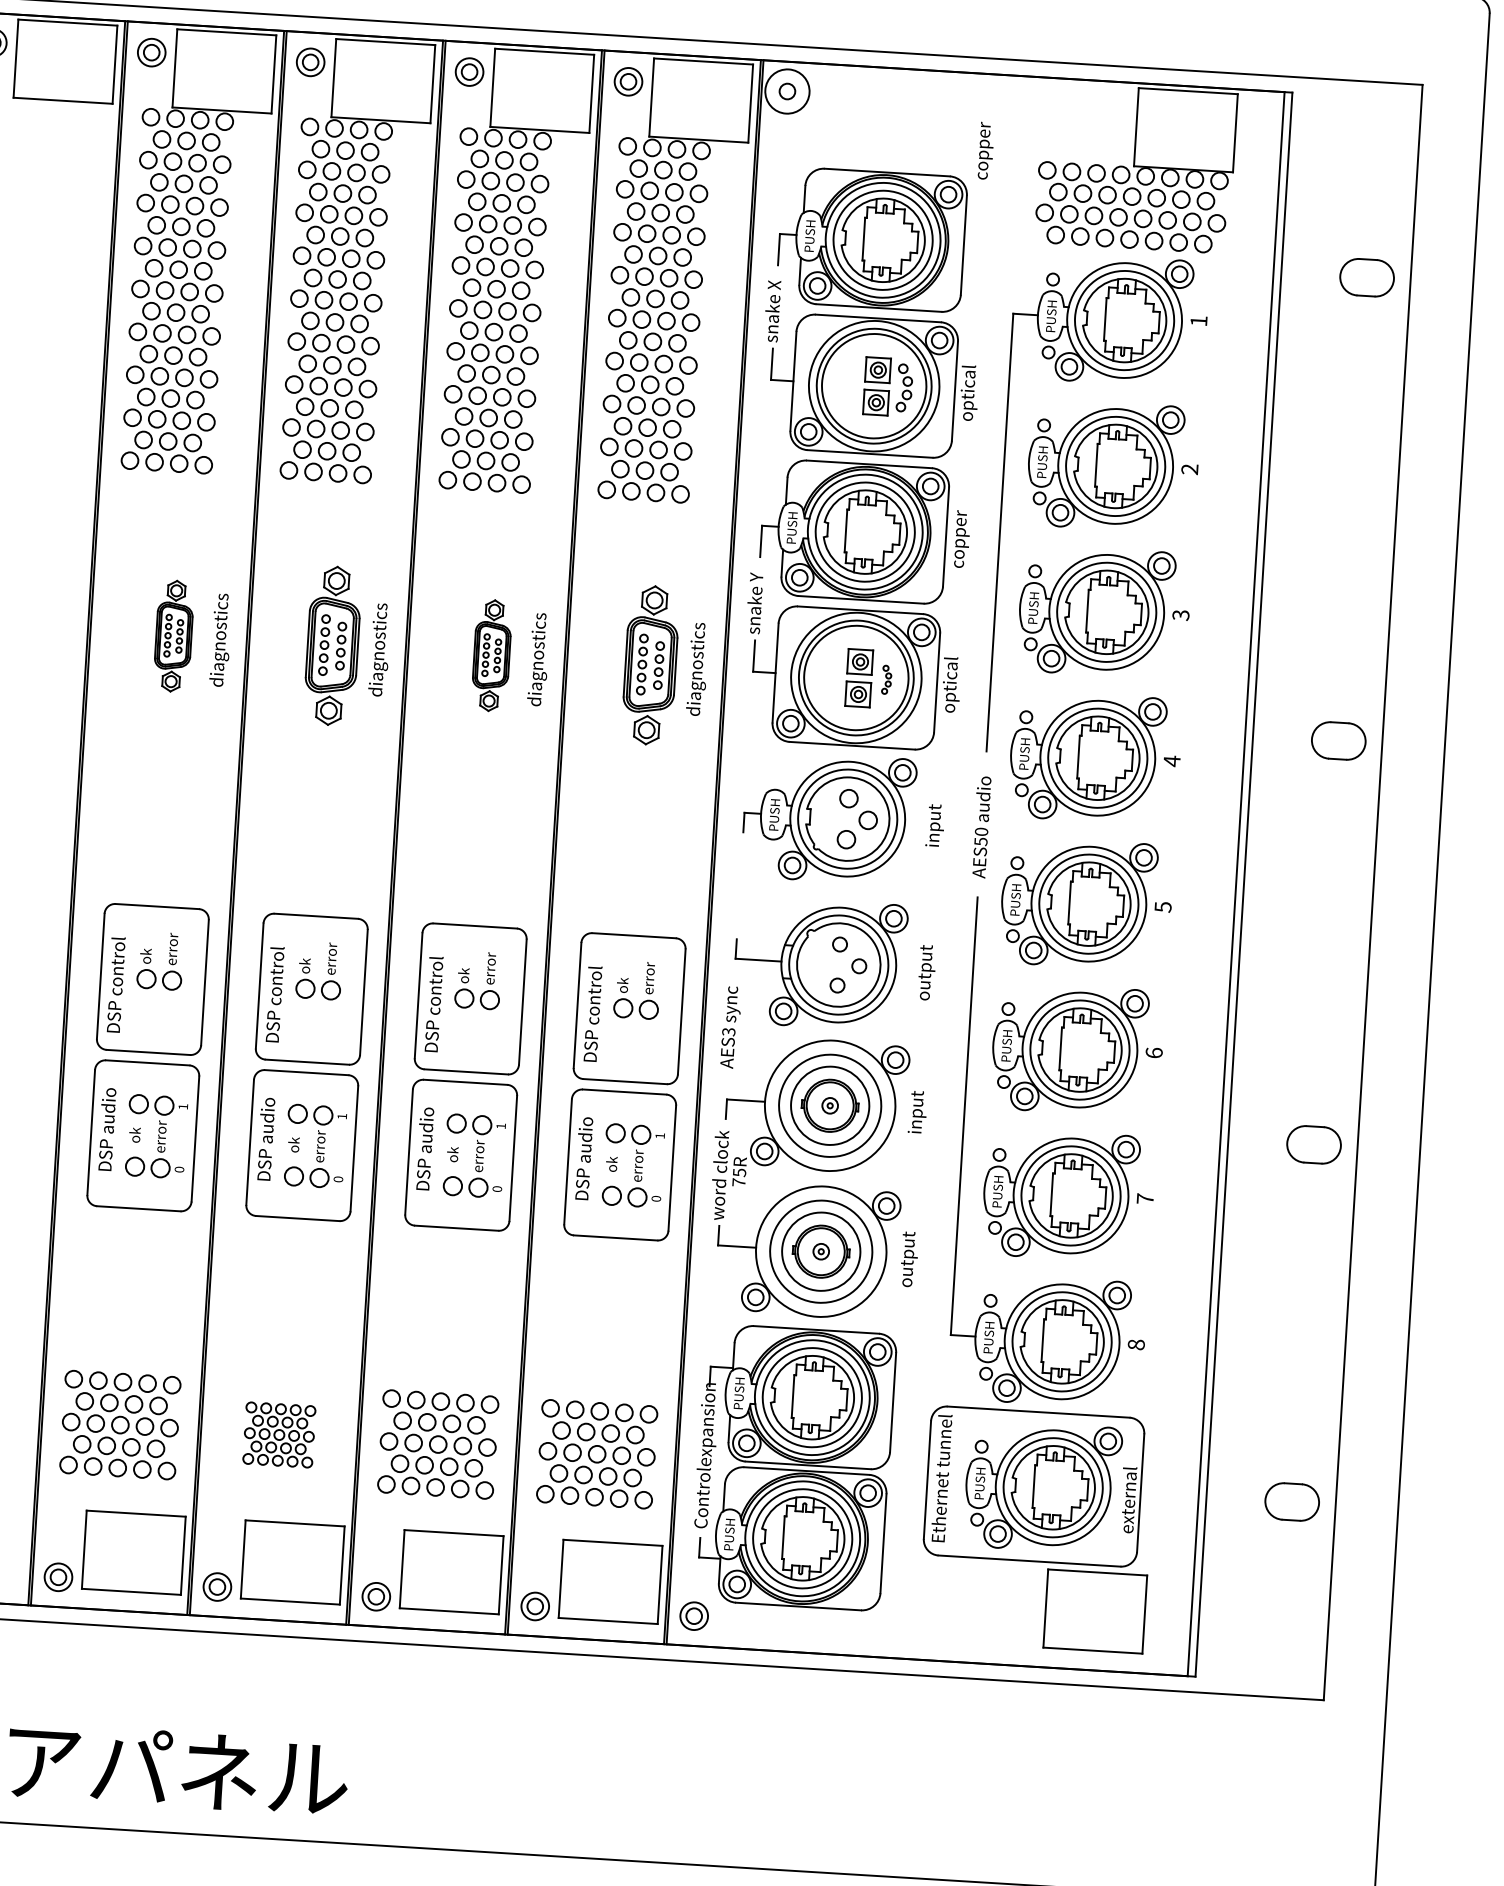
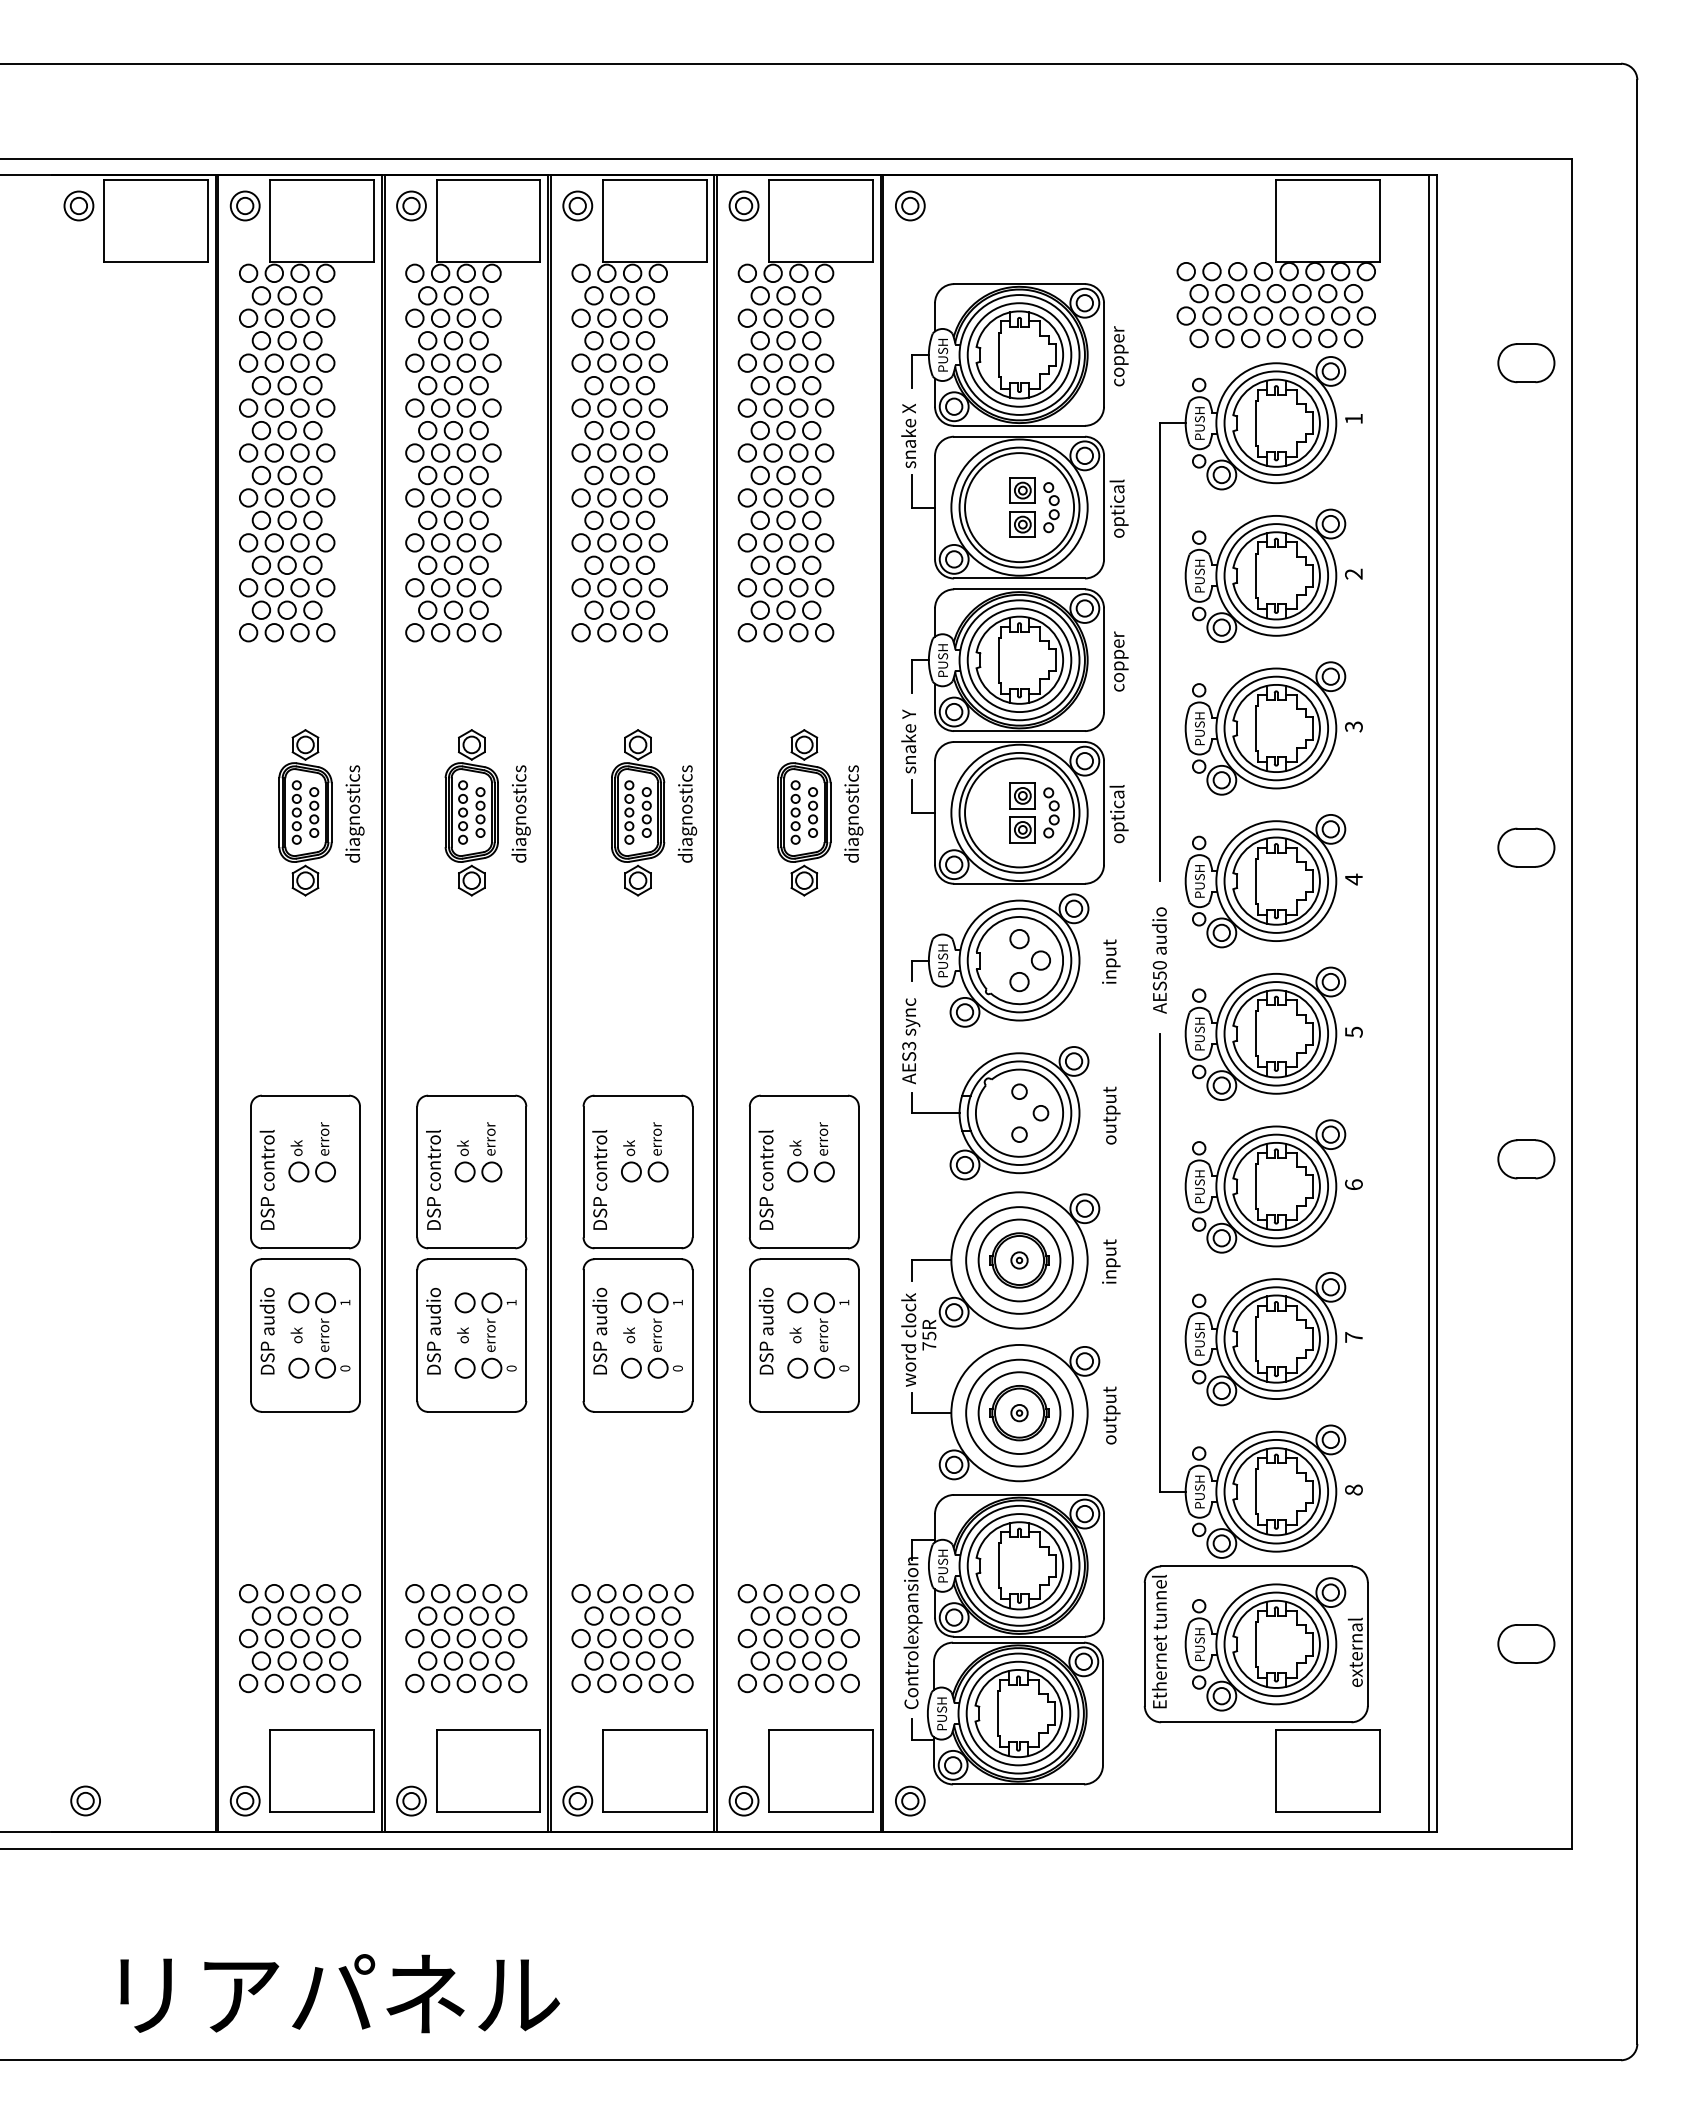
circle: (786, 91) -> (909, 205), size x0.62
text: (986, 151) -> (1121, 356), moved
part: (173, 635) -> (305, 812), size x1.43
part: (492, 655) -> (638, 812), size x1.43
part: (886, 679) -> (1051, 812), size x1.67
text: (731, 1027) -> (911, 1041), moved
part: (1314, 1145) -> (1526, 1159), moved
part: (279, 1434) -> (466, 1638), size x1.67

